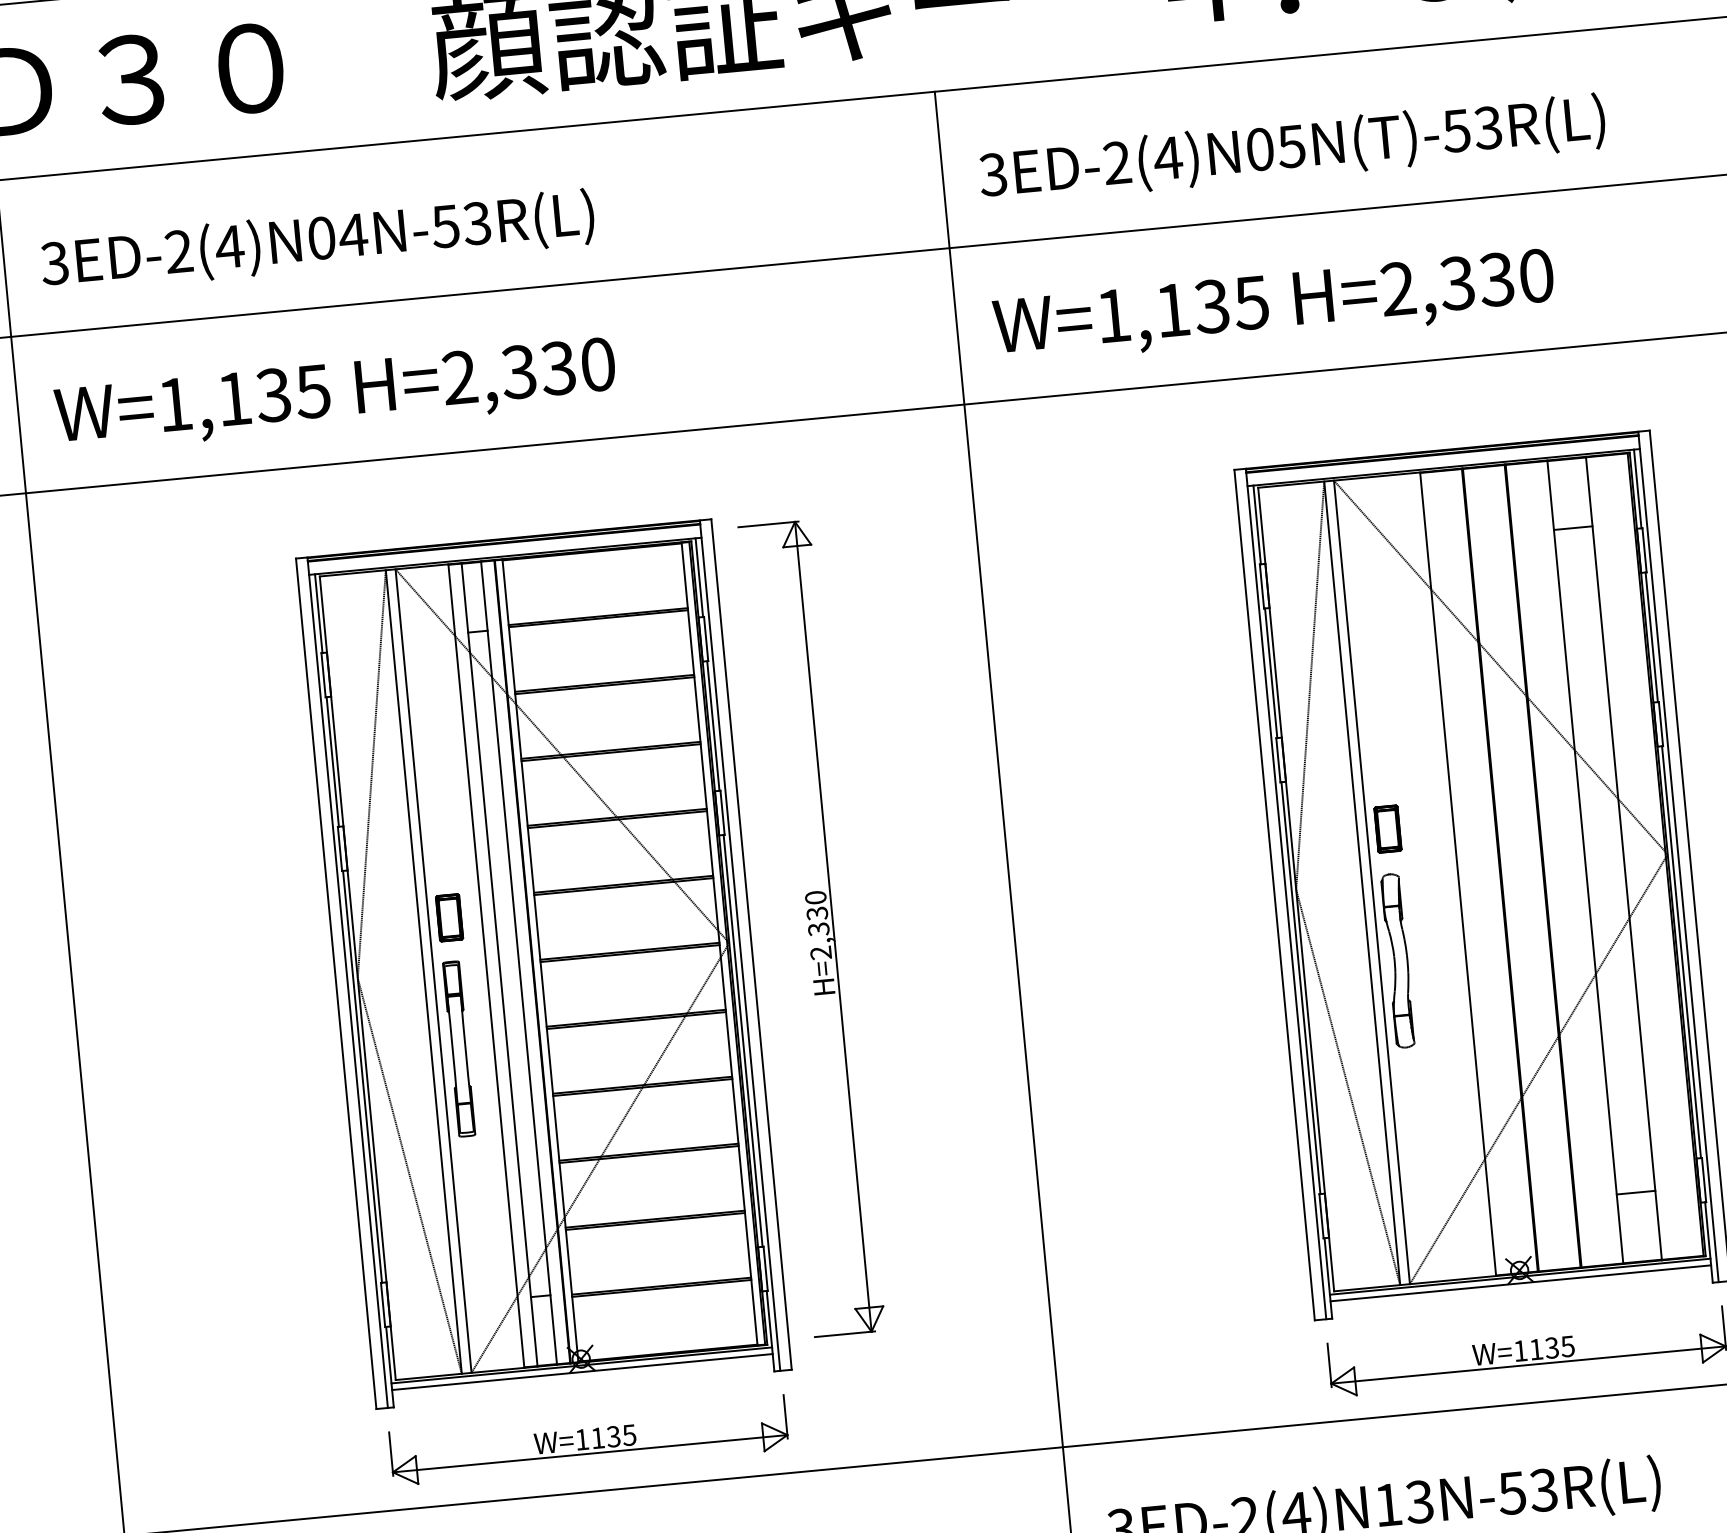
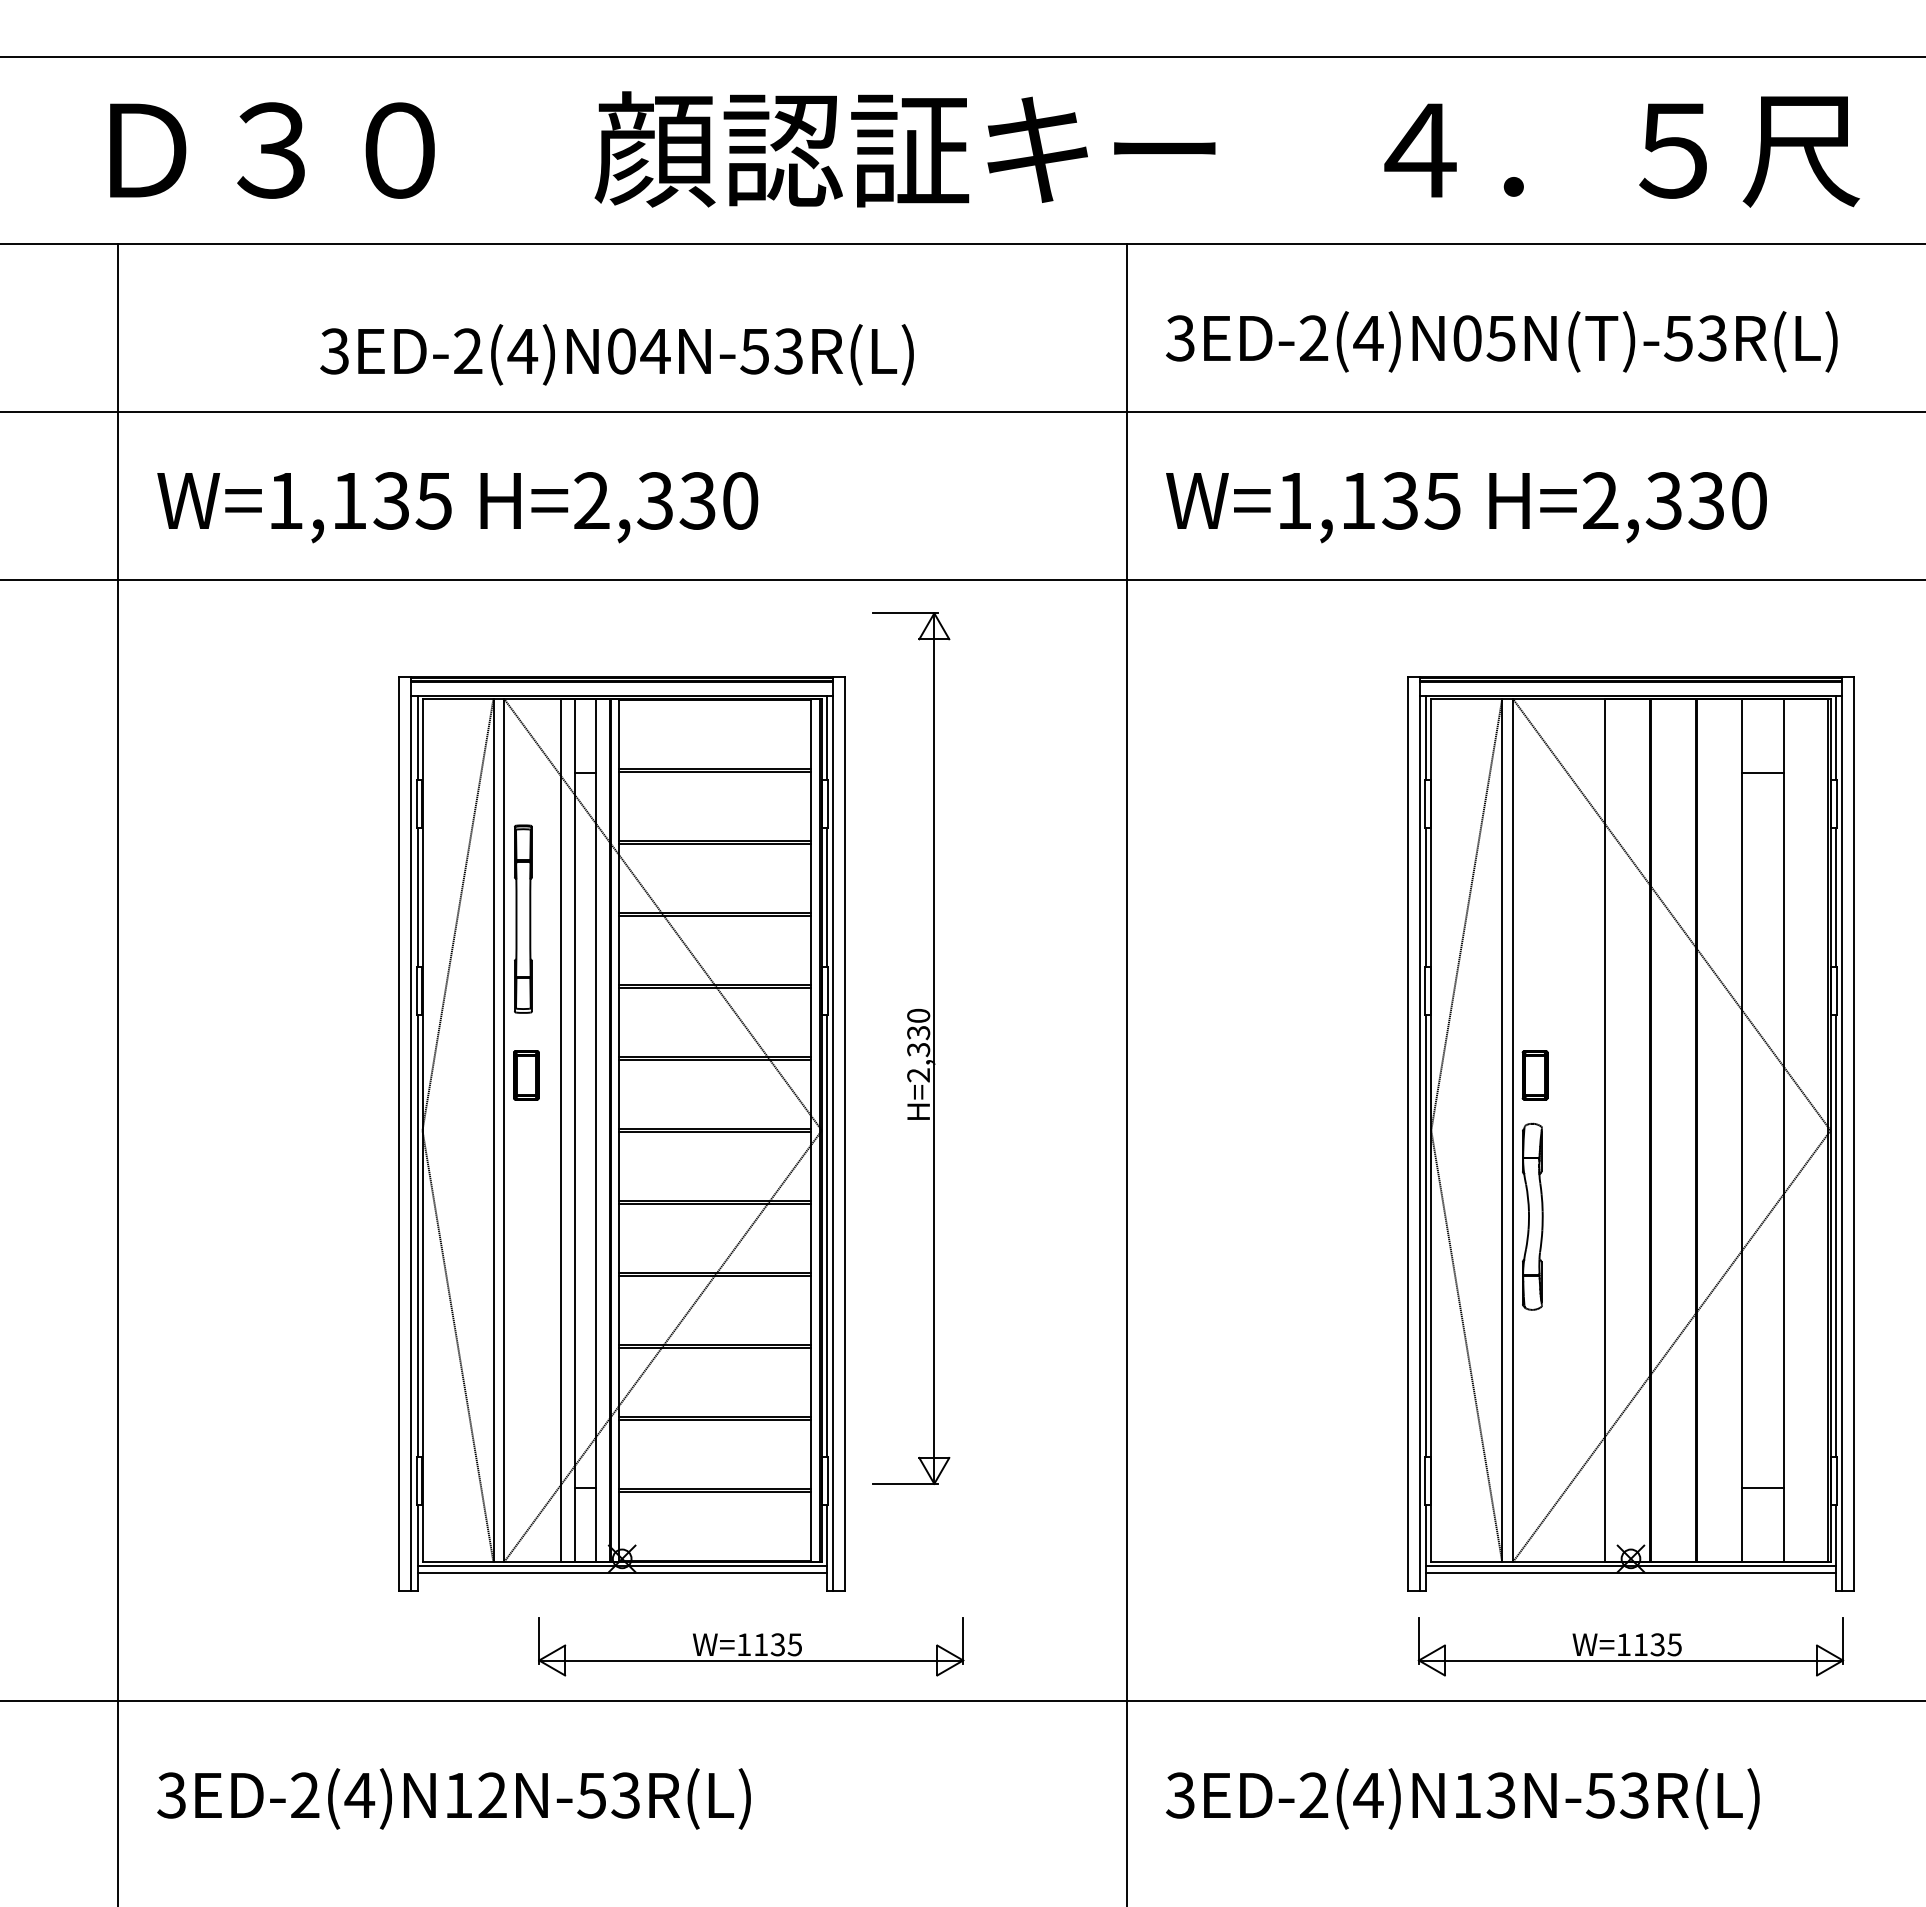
text: (317, 241) -> (616, 354), moved
part: (812, 928) -> (911, 1048), moved
part: (459, 1048) -> (523, 918), moved
part: (589, 1440) -> (751, 1646), moved

